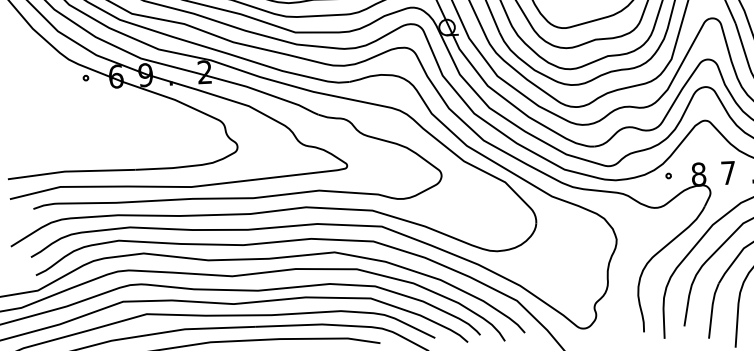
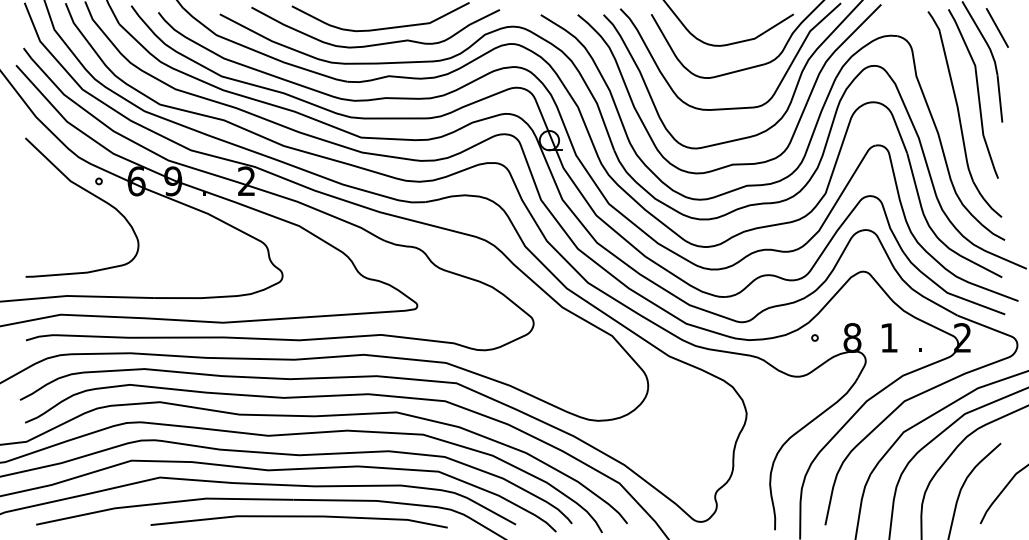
curve: (79, 88) -> (90, 194), added
text: (727, 172) -> (888, 337), 7 -> 1

